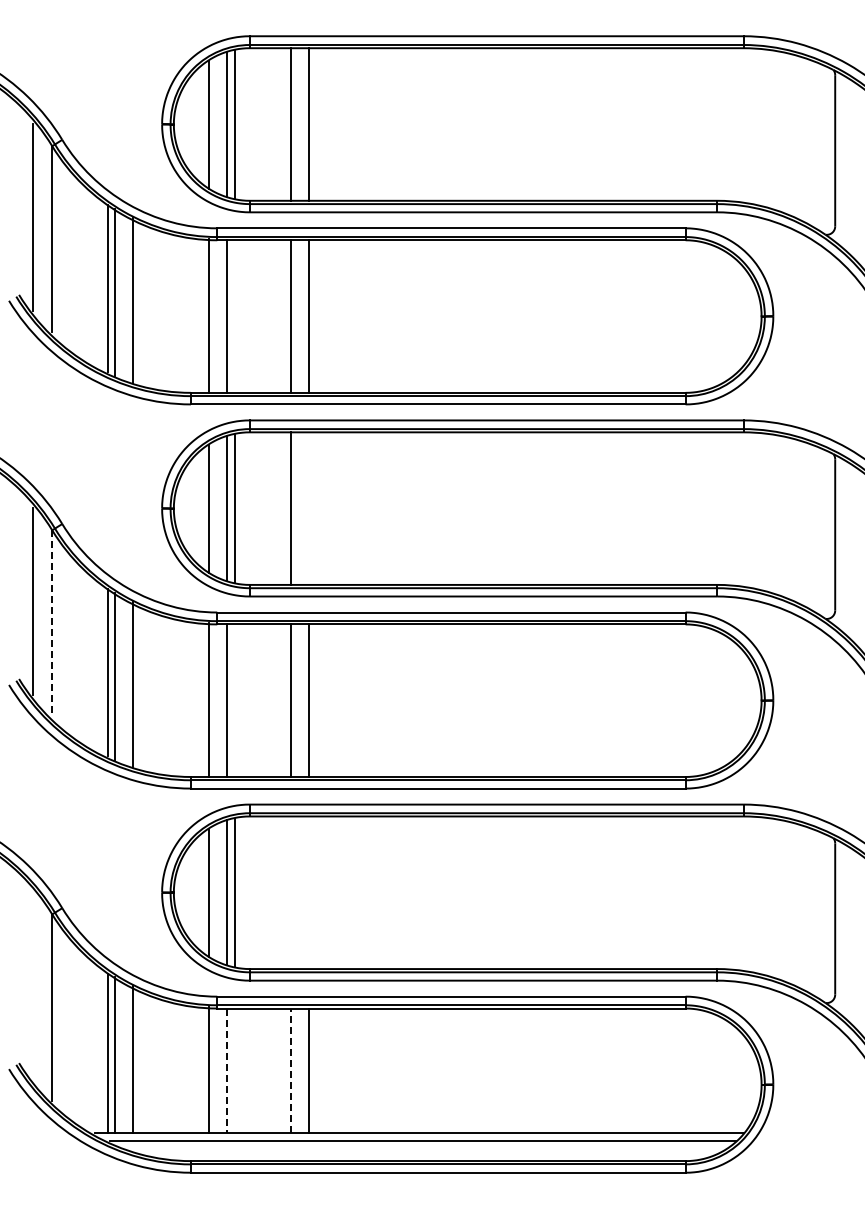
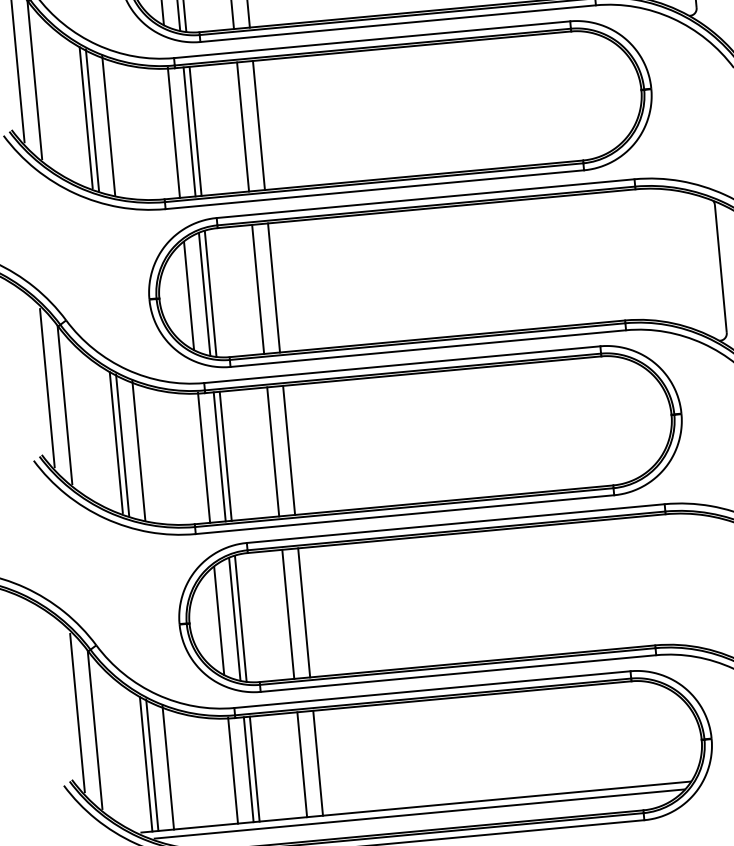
line: (234, 316) -> (195, 131), added
line: (309, 508) -> (274, 287), added
line: (51, 623) -> (64, 405), dashed -> solid
line: (234, 700) -> (225, 456), added
line: (290, 892) -> (288, 614), added
line: (309, 892) -> (304, 612), added
line: (32, 985) -> (77, 713), added
line: (234, 1070) -> (254, 769), added
line: (290, 1070) -> (302, 764), dashed -> solid
line: (227, 1071) -> (248, 770), dashed -> solid

